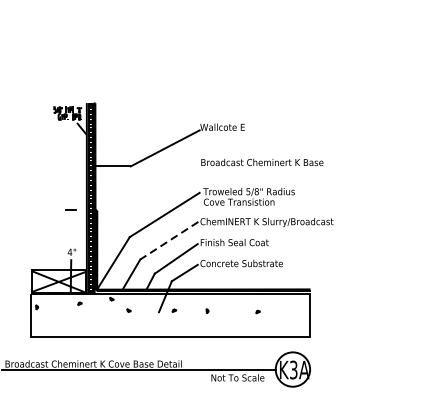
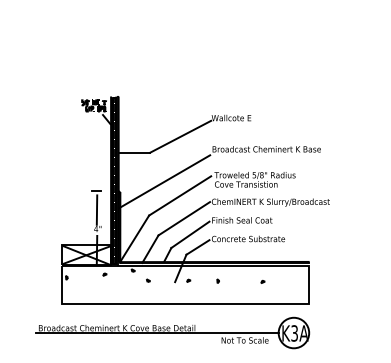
line: (147, 198) -> (164, 181), added
line: (70, 230) -> (96, 209), added
line: (169, 240) -> (184, 218), dashed -> solid

